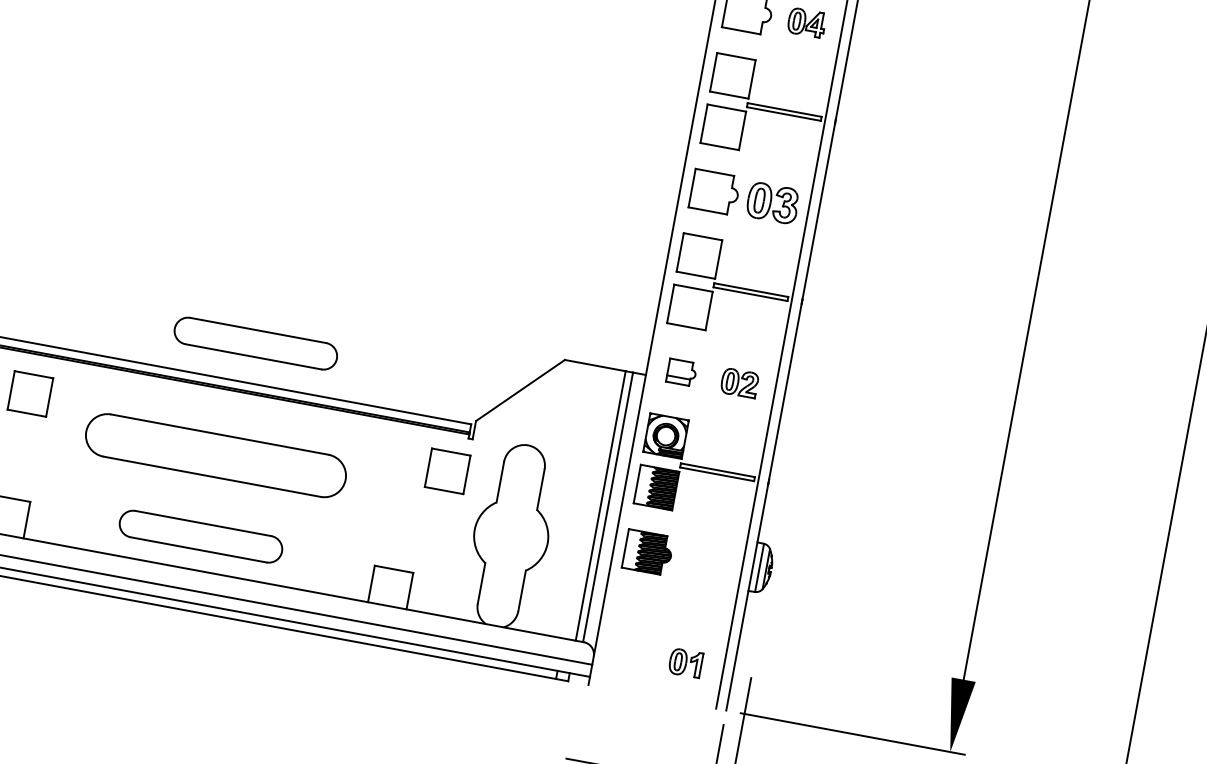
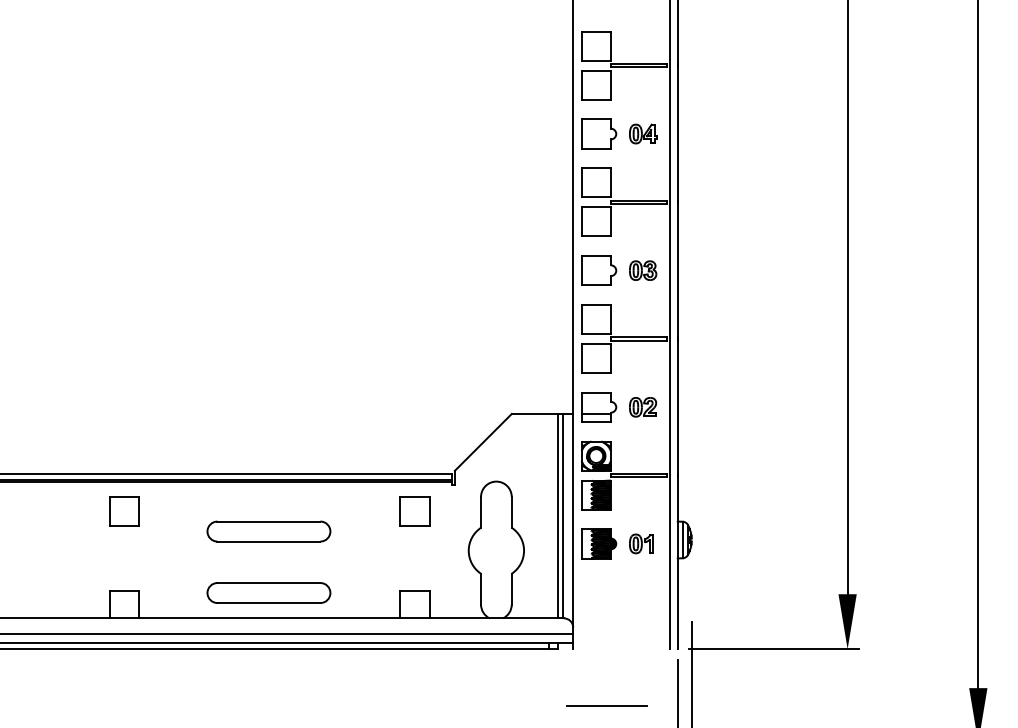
part: (773, 202) -> (643, 270), size x0.71
part: (255, 342) -> (282, 443), removed
part: (682, 372) -> (599, 407), size x1.67
part: (215, 455) -> (268, 531), size x0.62
part: (447, 471) -> (414, 511), moved
part: (685, 662) -> (641, 543), moved

